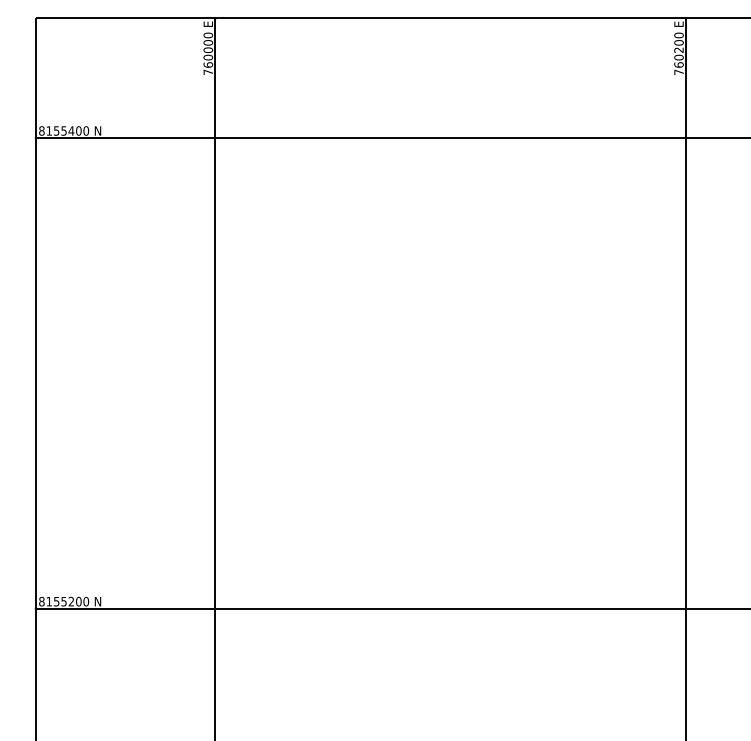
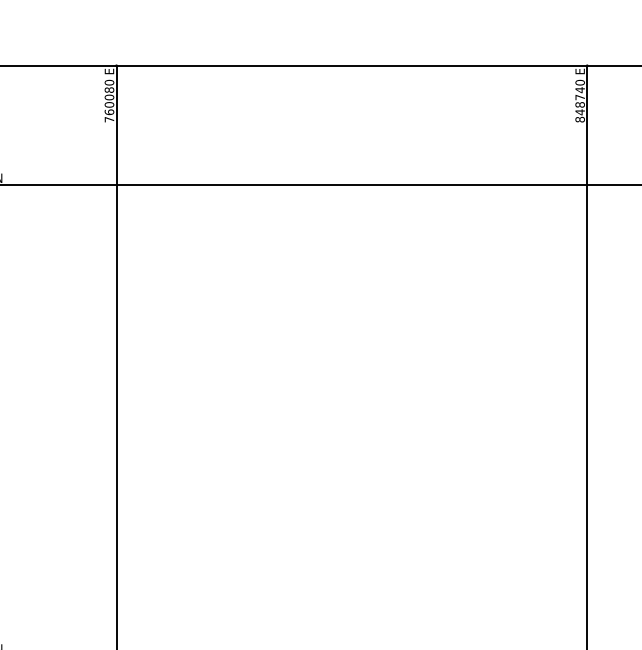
text: (207, 42) -> (108, 89), 760000 -> 760080
text: (678, 57) -> (579, 104), 760200 -> 848740

